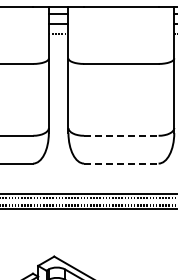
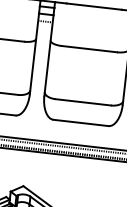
line: (121, 135) -> (83, 102), dashed -> solid
line: (121, 163) -> (81, 122), dashed -> solid

